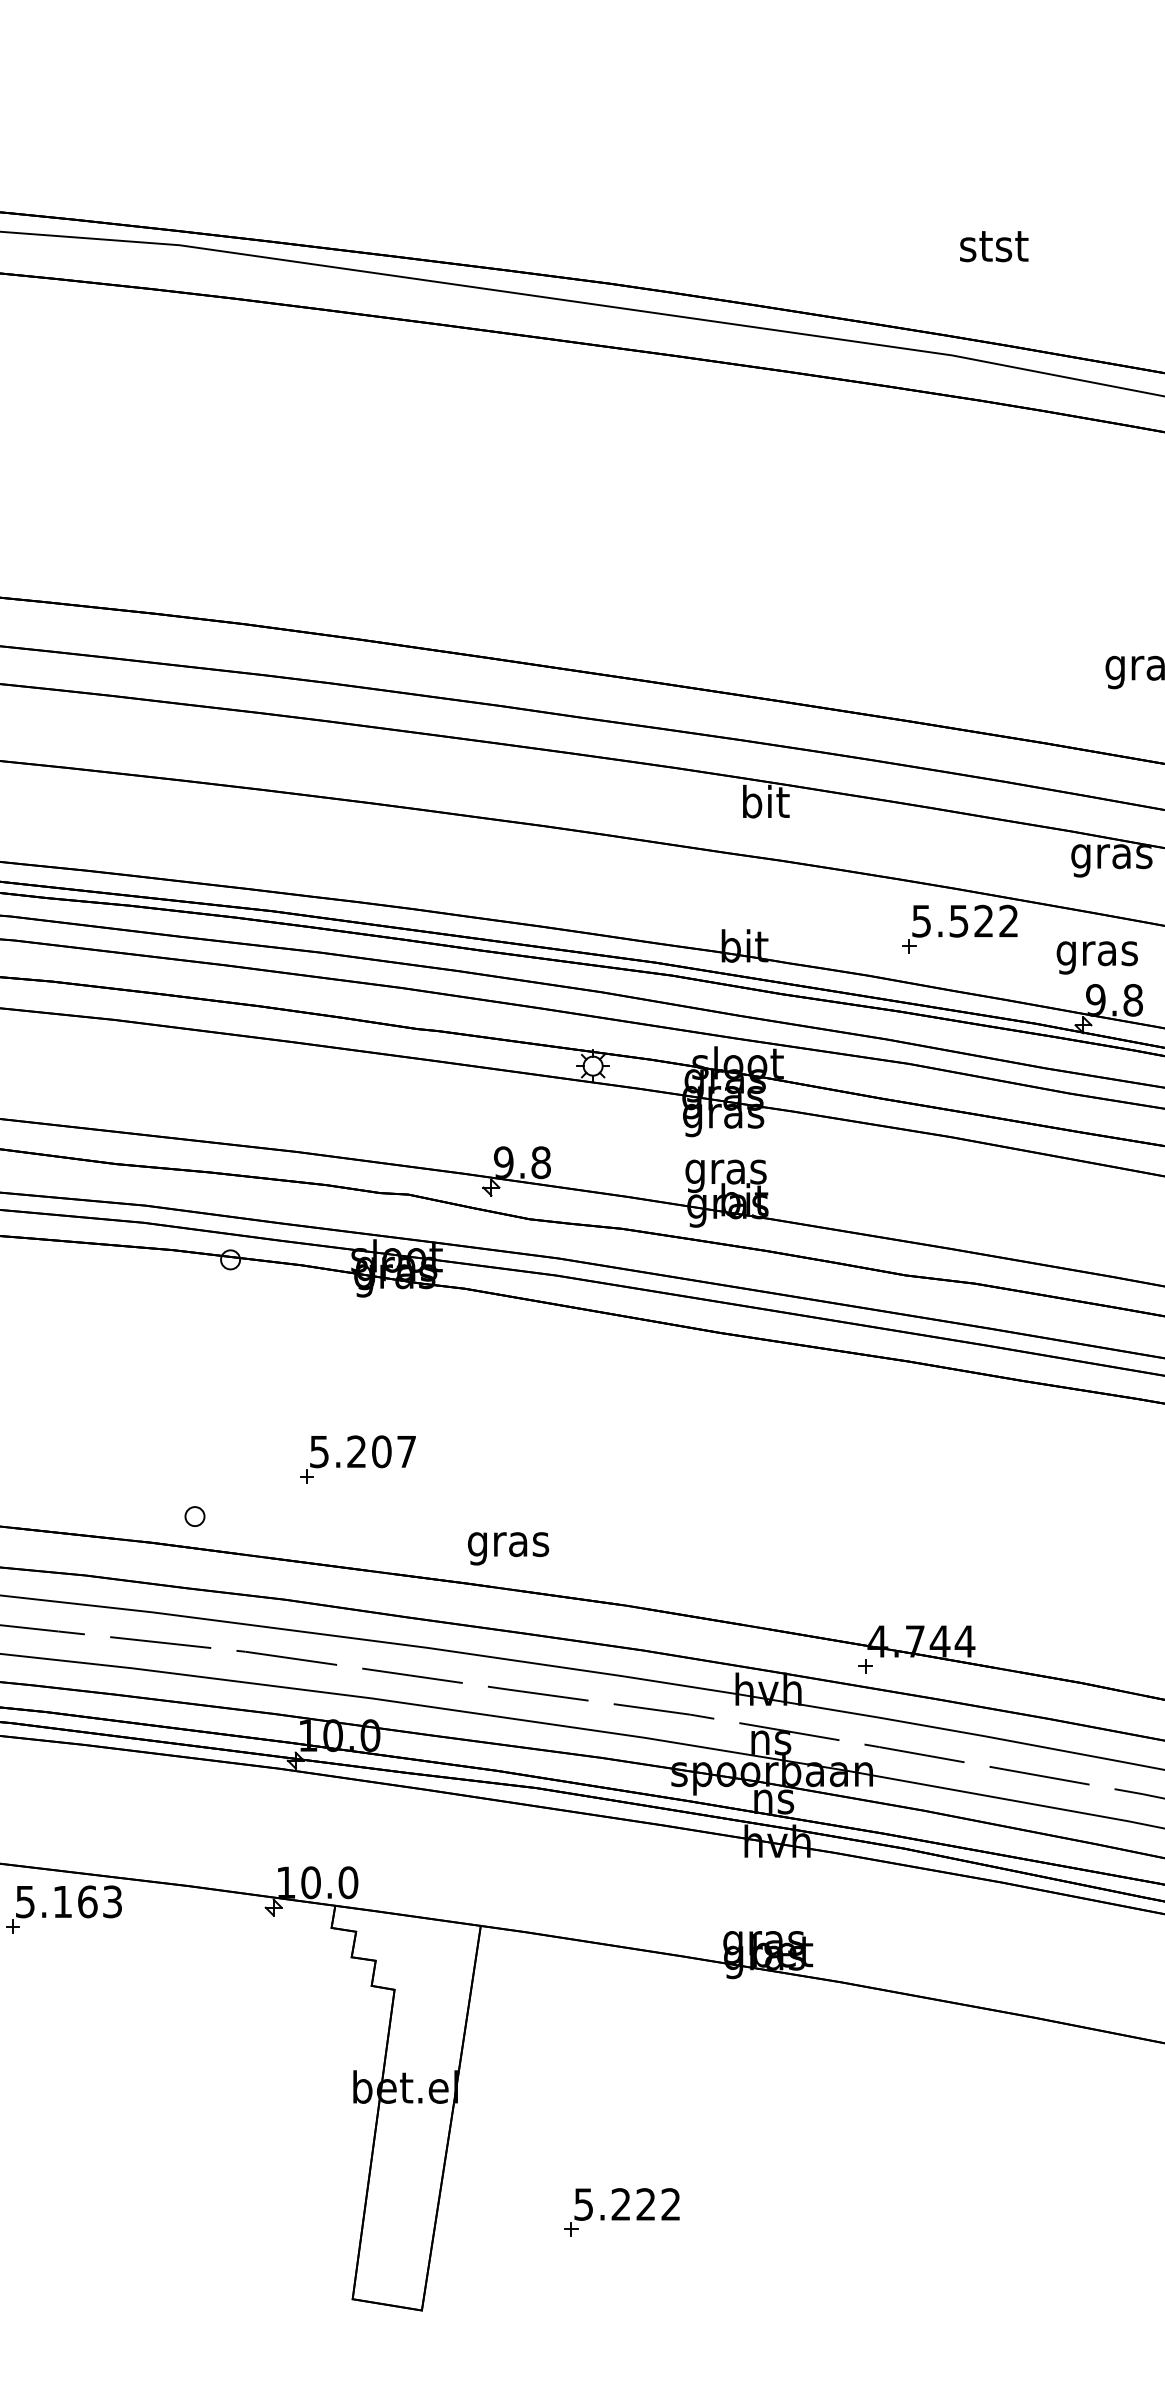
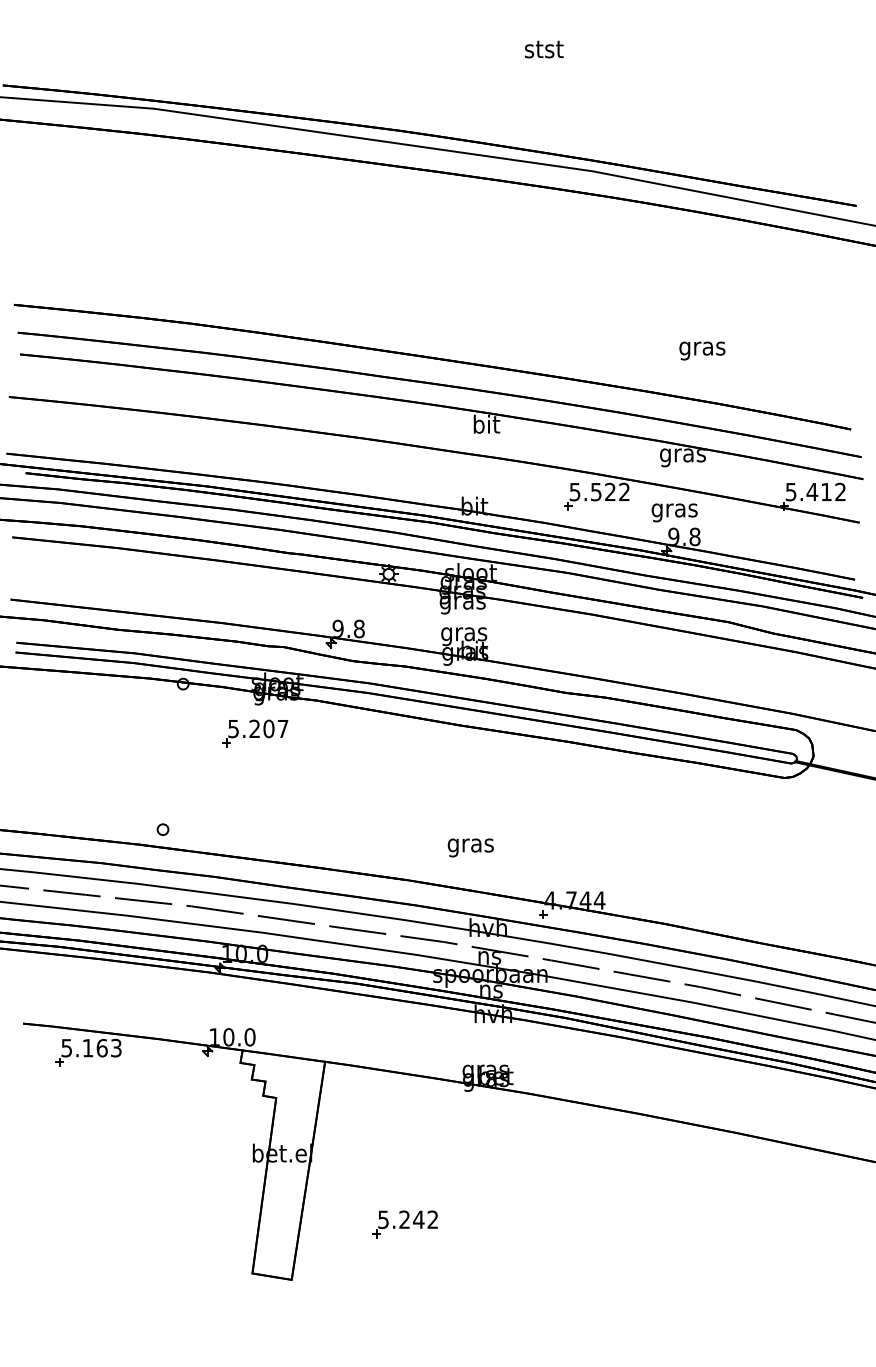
text: (994, 246) -> (544, 49), moved
part: (358, 1459) -> (255, 733), moved
text: (507, 1547) -> (470, 847), moved
text: (645, 2204) -> (418, 1219), 5.222 -> 5.242

